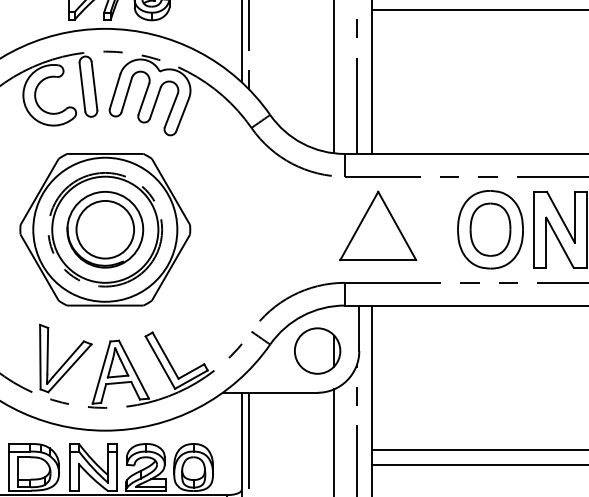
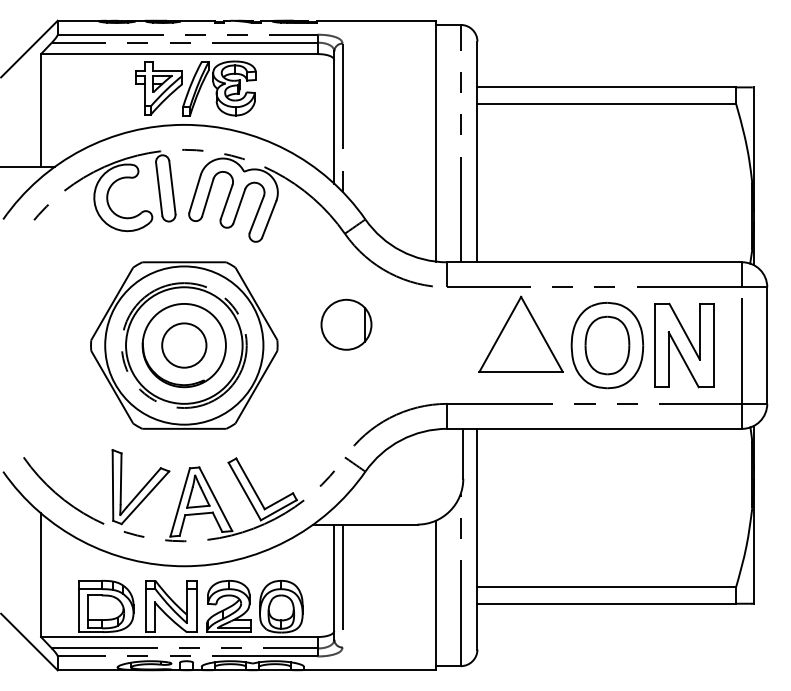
part: (377, 225) -> (520, 333), moved
circle: (104, 229) -> (183, 345), size x0.7
part: (317, 350) -> (346, 324), moved

